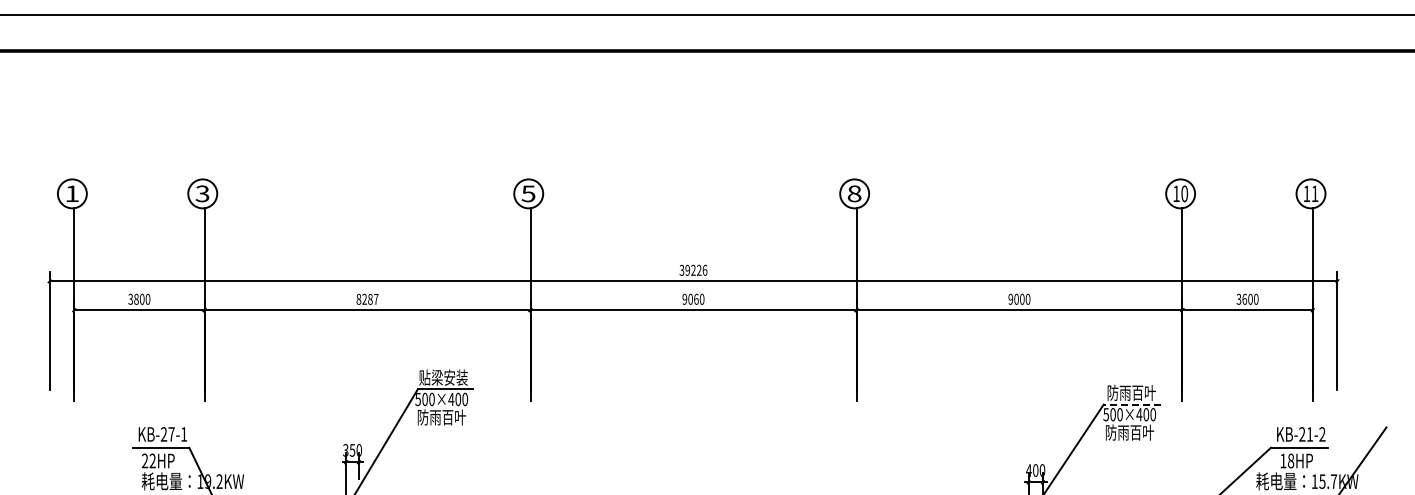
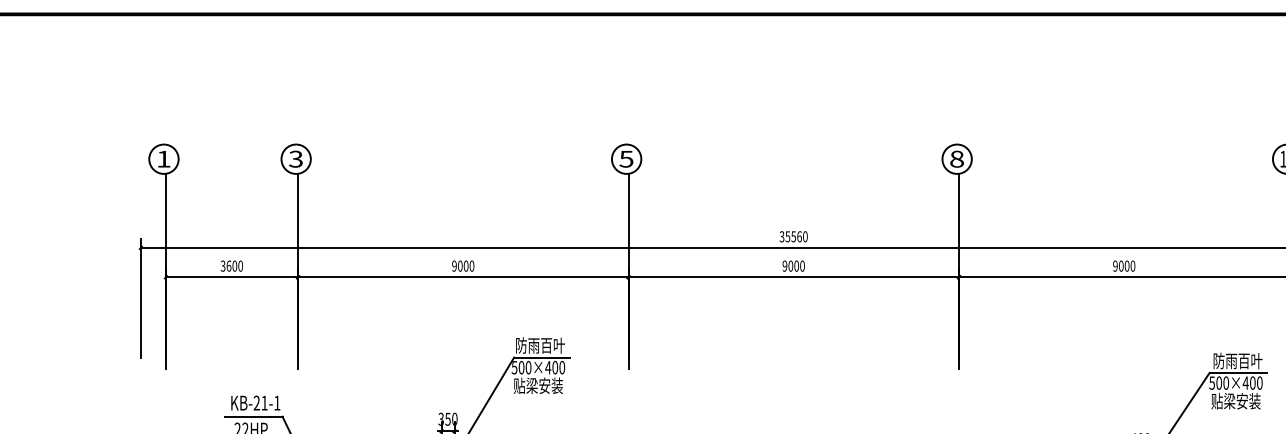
text: (696, 269) -> (796, 235), 39226 -> 35560
text: (136, 298) -> (228, 265), 3800 -> 3600
text: (367, 298) -> (463, 265), 8287 -> 9000
text: (696, 298) -> (796, 265), 9060 -> 9000
text: (443, 377) -> (540, 345), 贴梁安装 -> 防雨百叶
line: (1131, 404) -> (1237, 372), dashed -> solid
text: (441, 417) -> (538, 385), 防雨百叶 -> 贴梁安装
text: (1129, 432) -> (1235, 401), 防雨百叶 -> 贴梁安装
text: (171, 434) -> (264, 403), KB-27-1 -> KB-21-1

